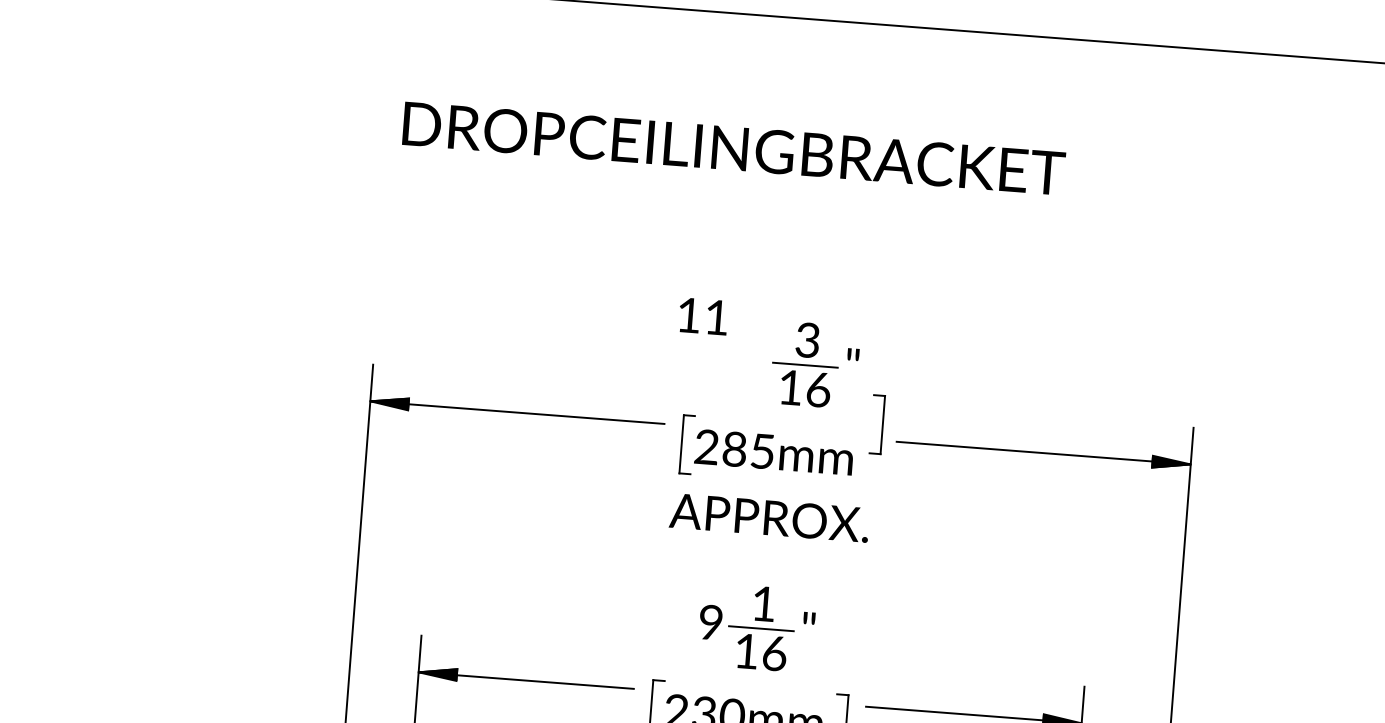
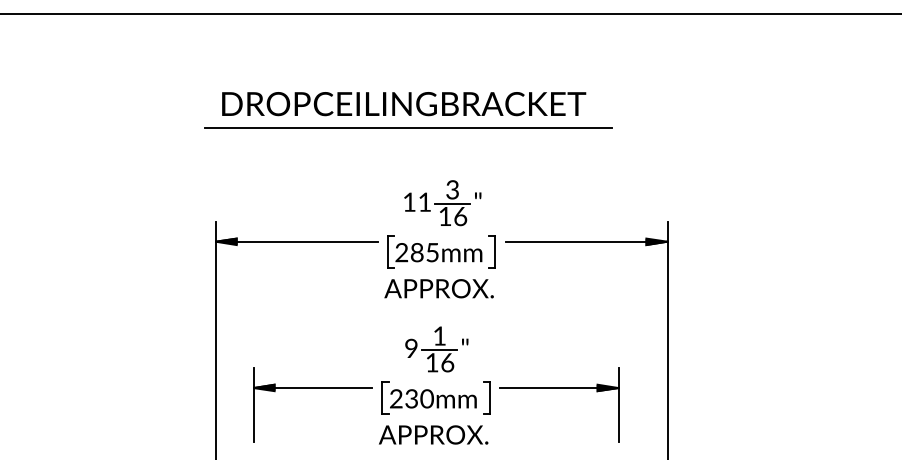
text: (734, 149) -> (404, 104), moved
line: (736, 220) -> (408, 127), added
text: (703, 315) -> (417, 201), moved
part: (876, 423) -> (491, 251), moved

